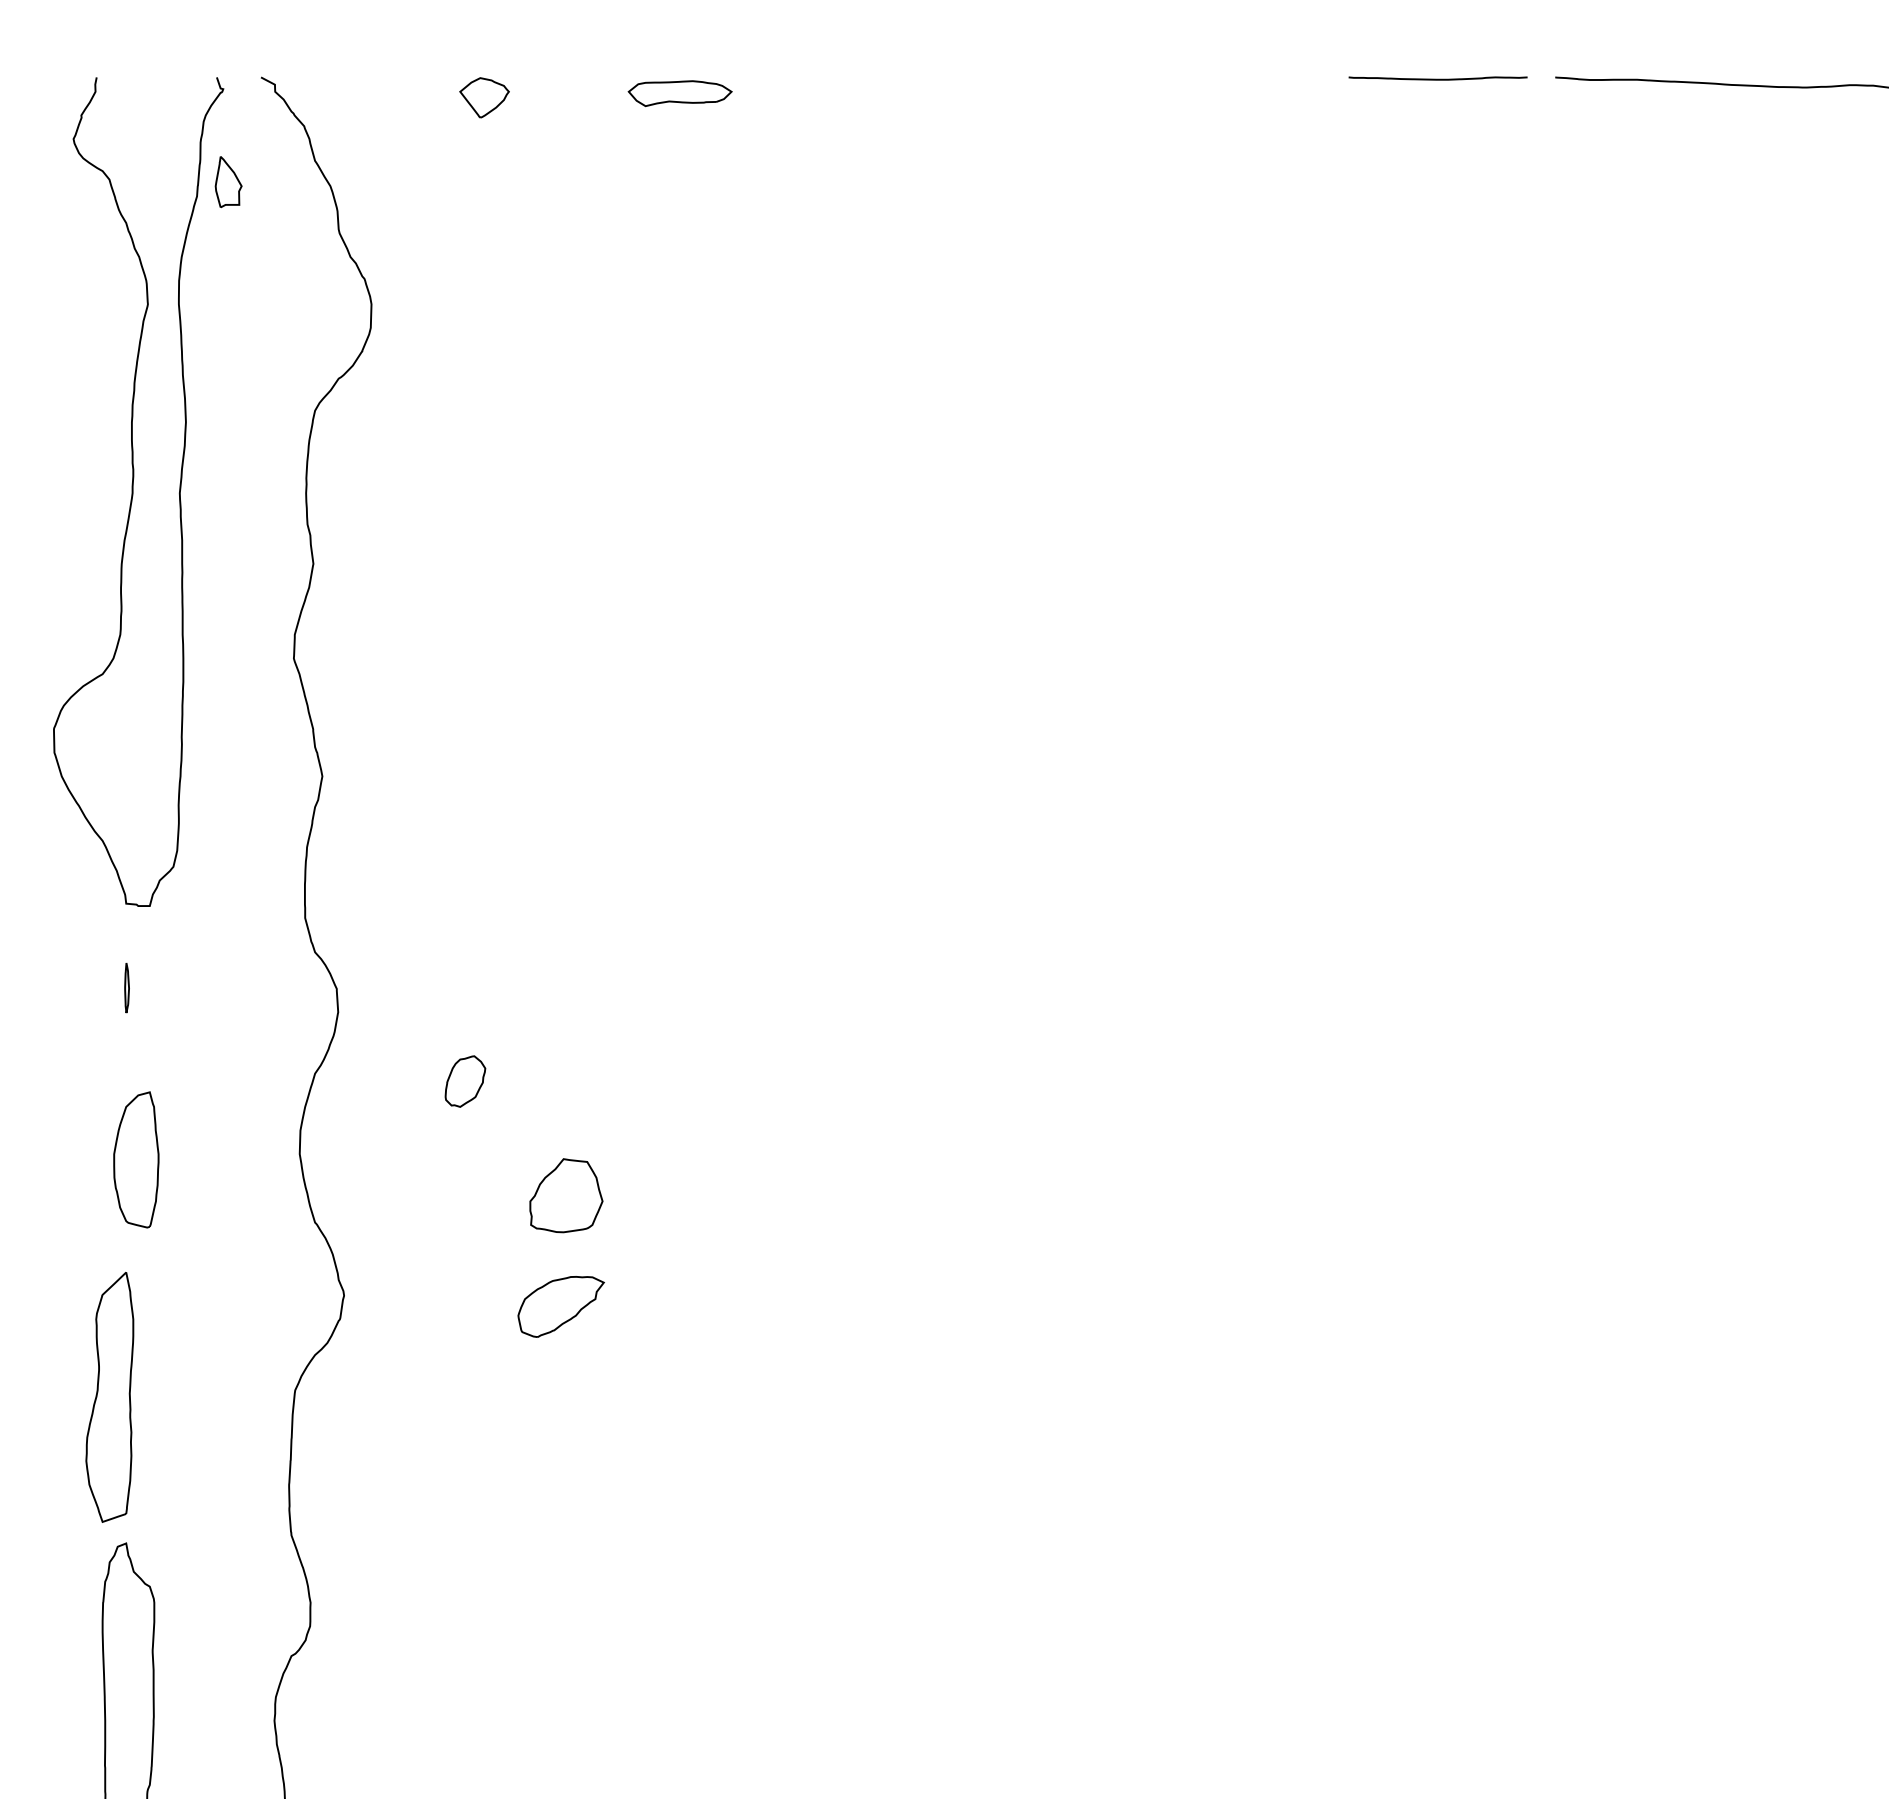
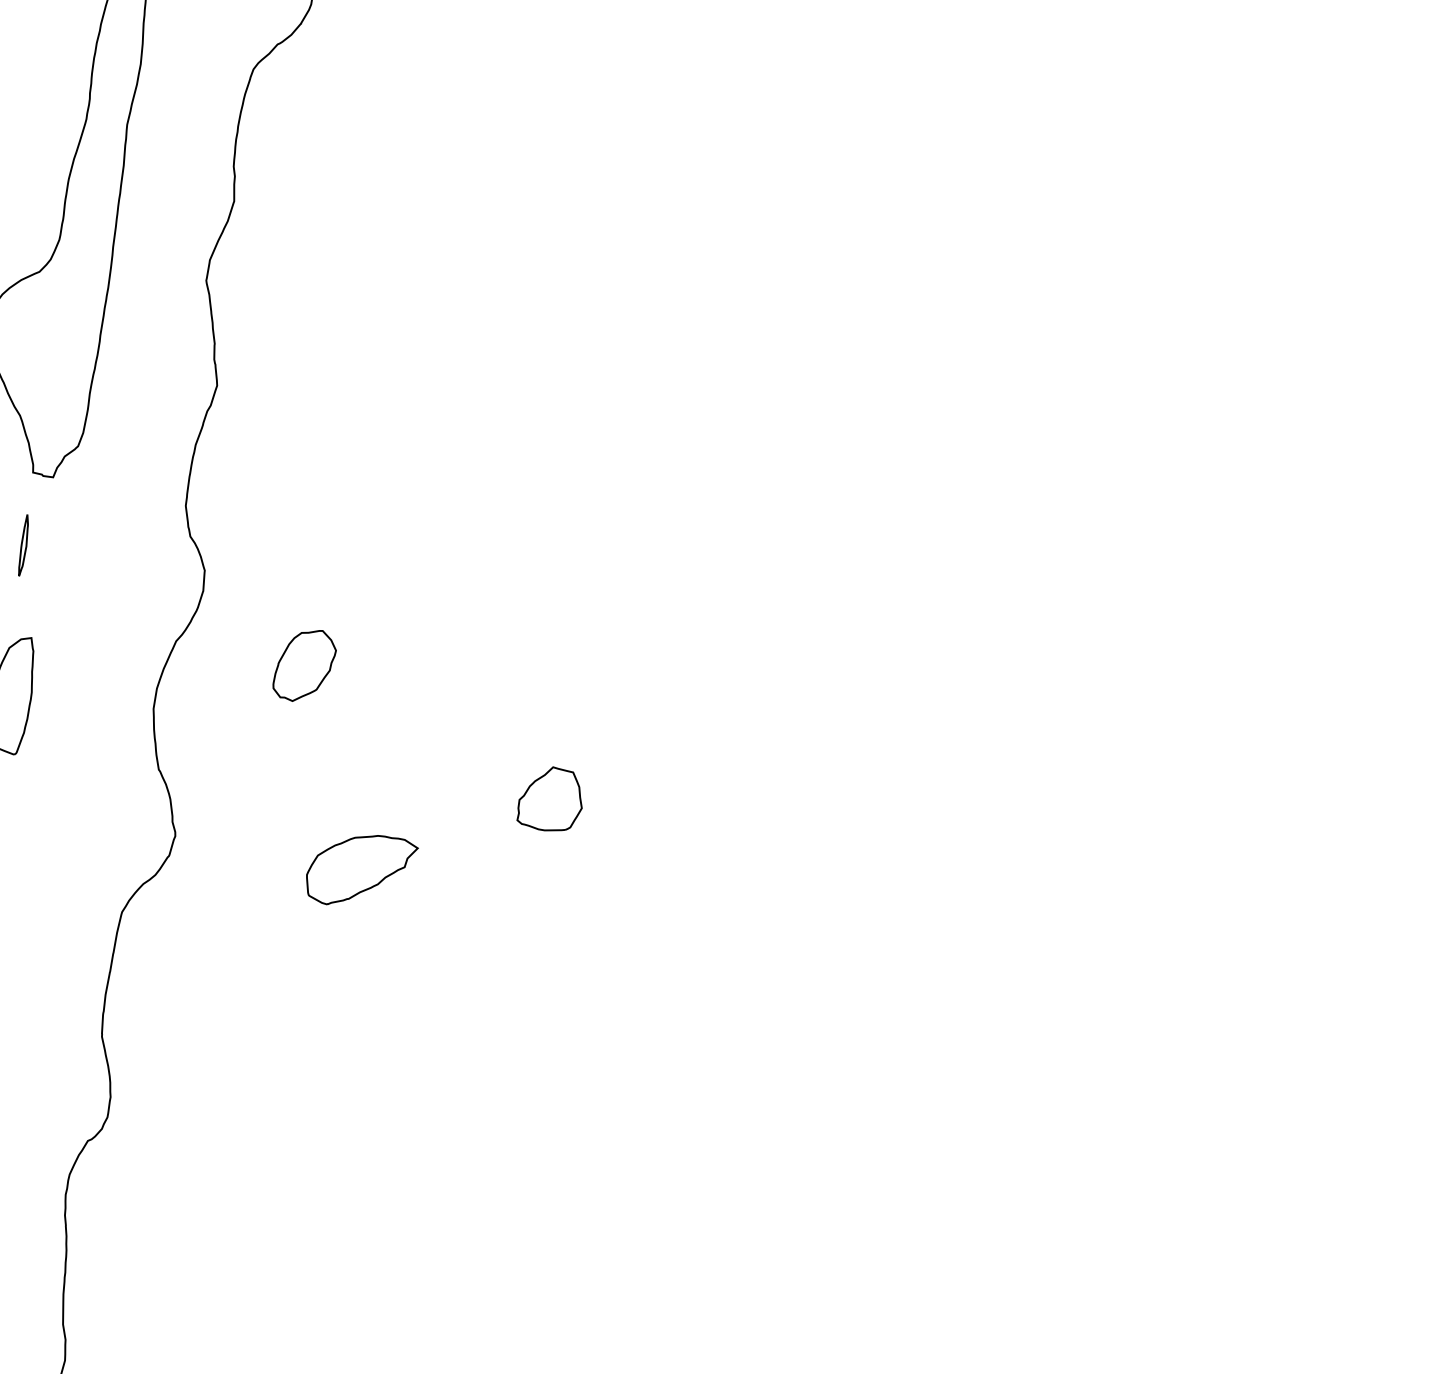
part: (126, 987) -> (23, 544), size x1.43
part: (465, 1081) -> (305, 665), size x1.67
part: (566, 1195) -> (551, 798), moved
part: (561, 1306) -> (361, 870), size x1.43

